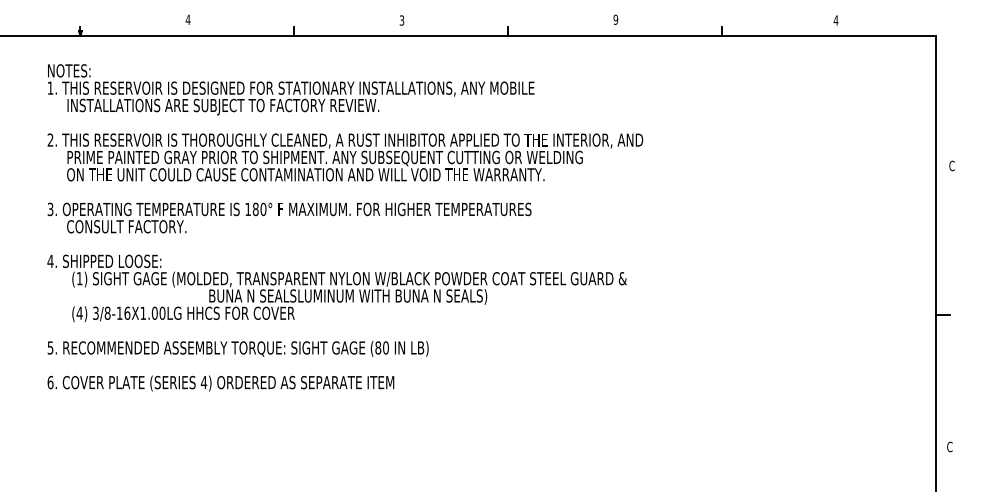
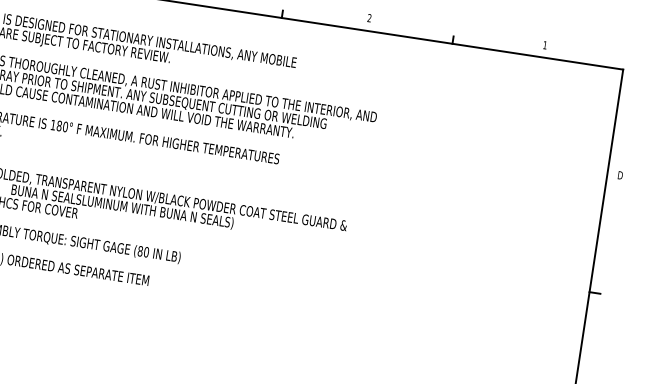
text: (615, 19) -> (369, 17), 9 -> 2
text: (835, 20) -> (544, 45), 4 -> 1
text: (952, 165) -> (620, 175), C -> D

